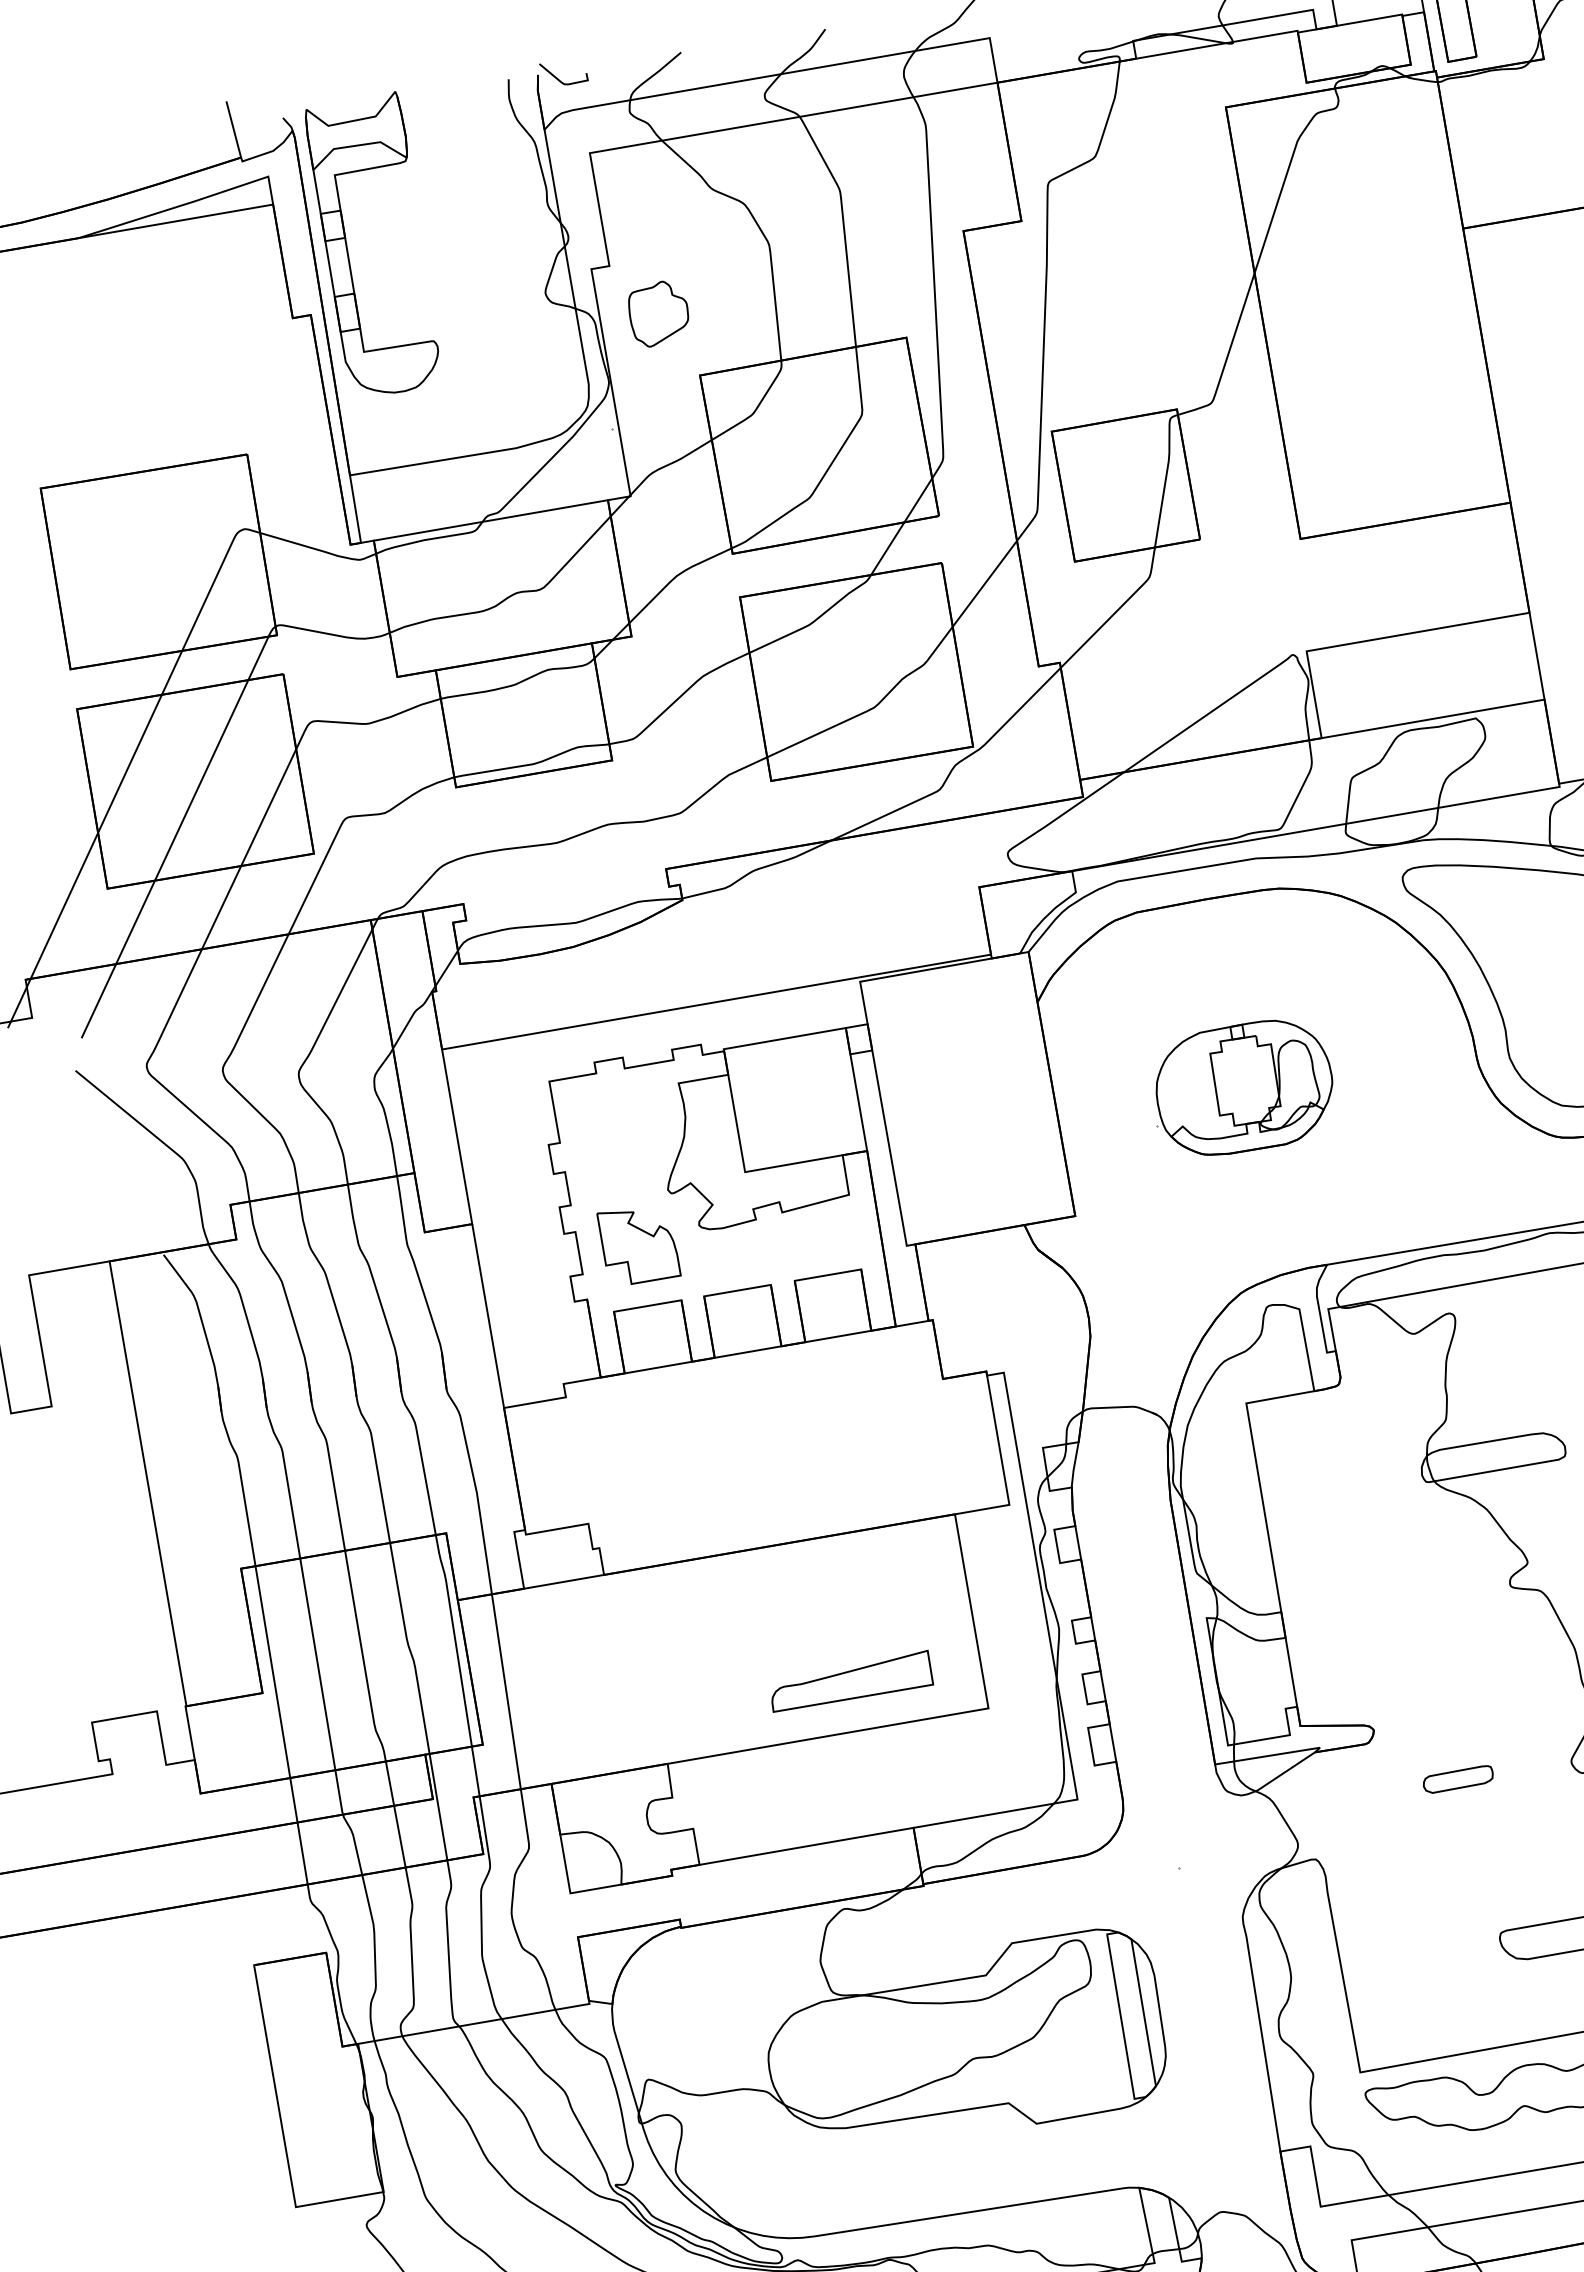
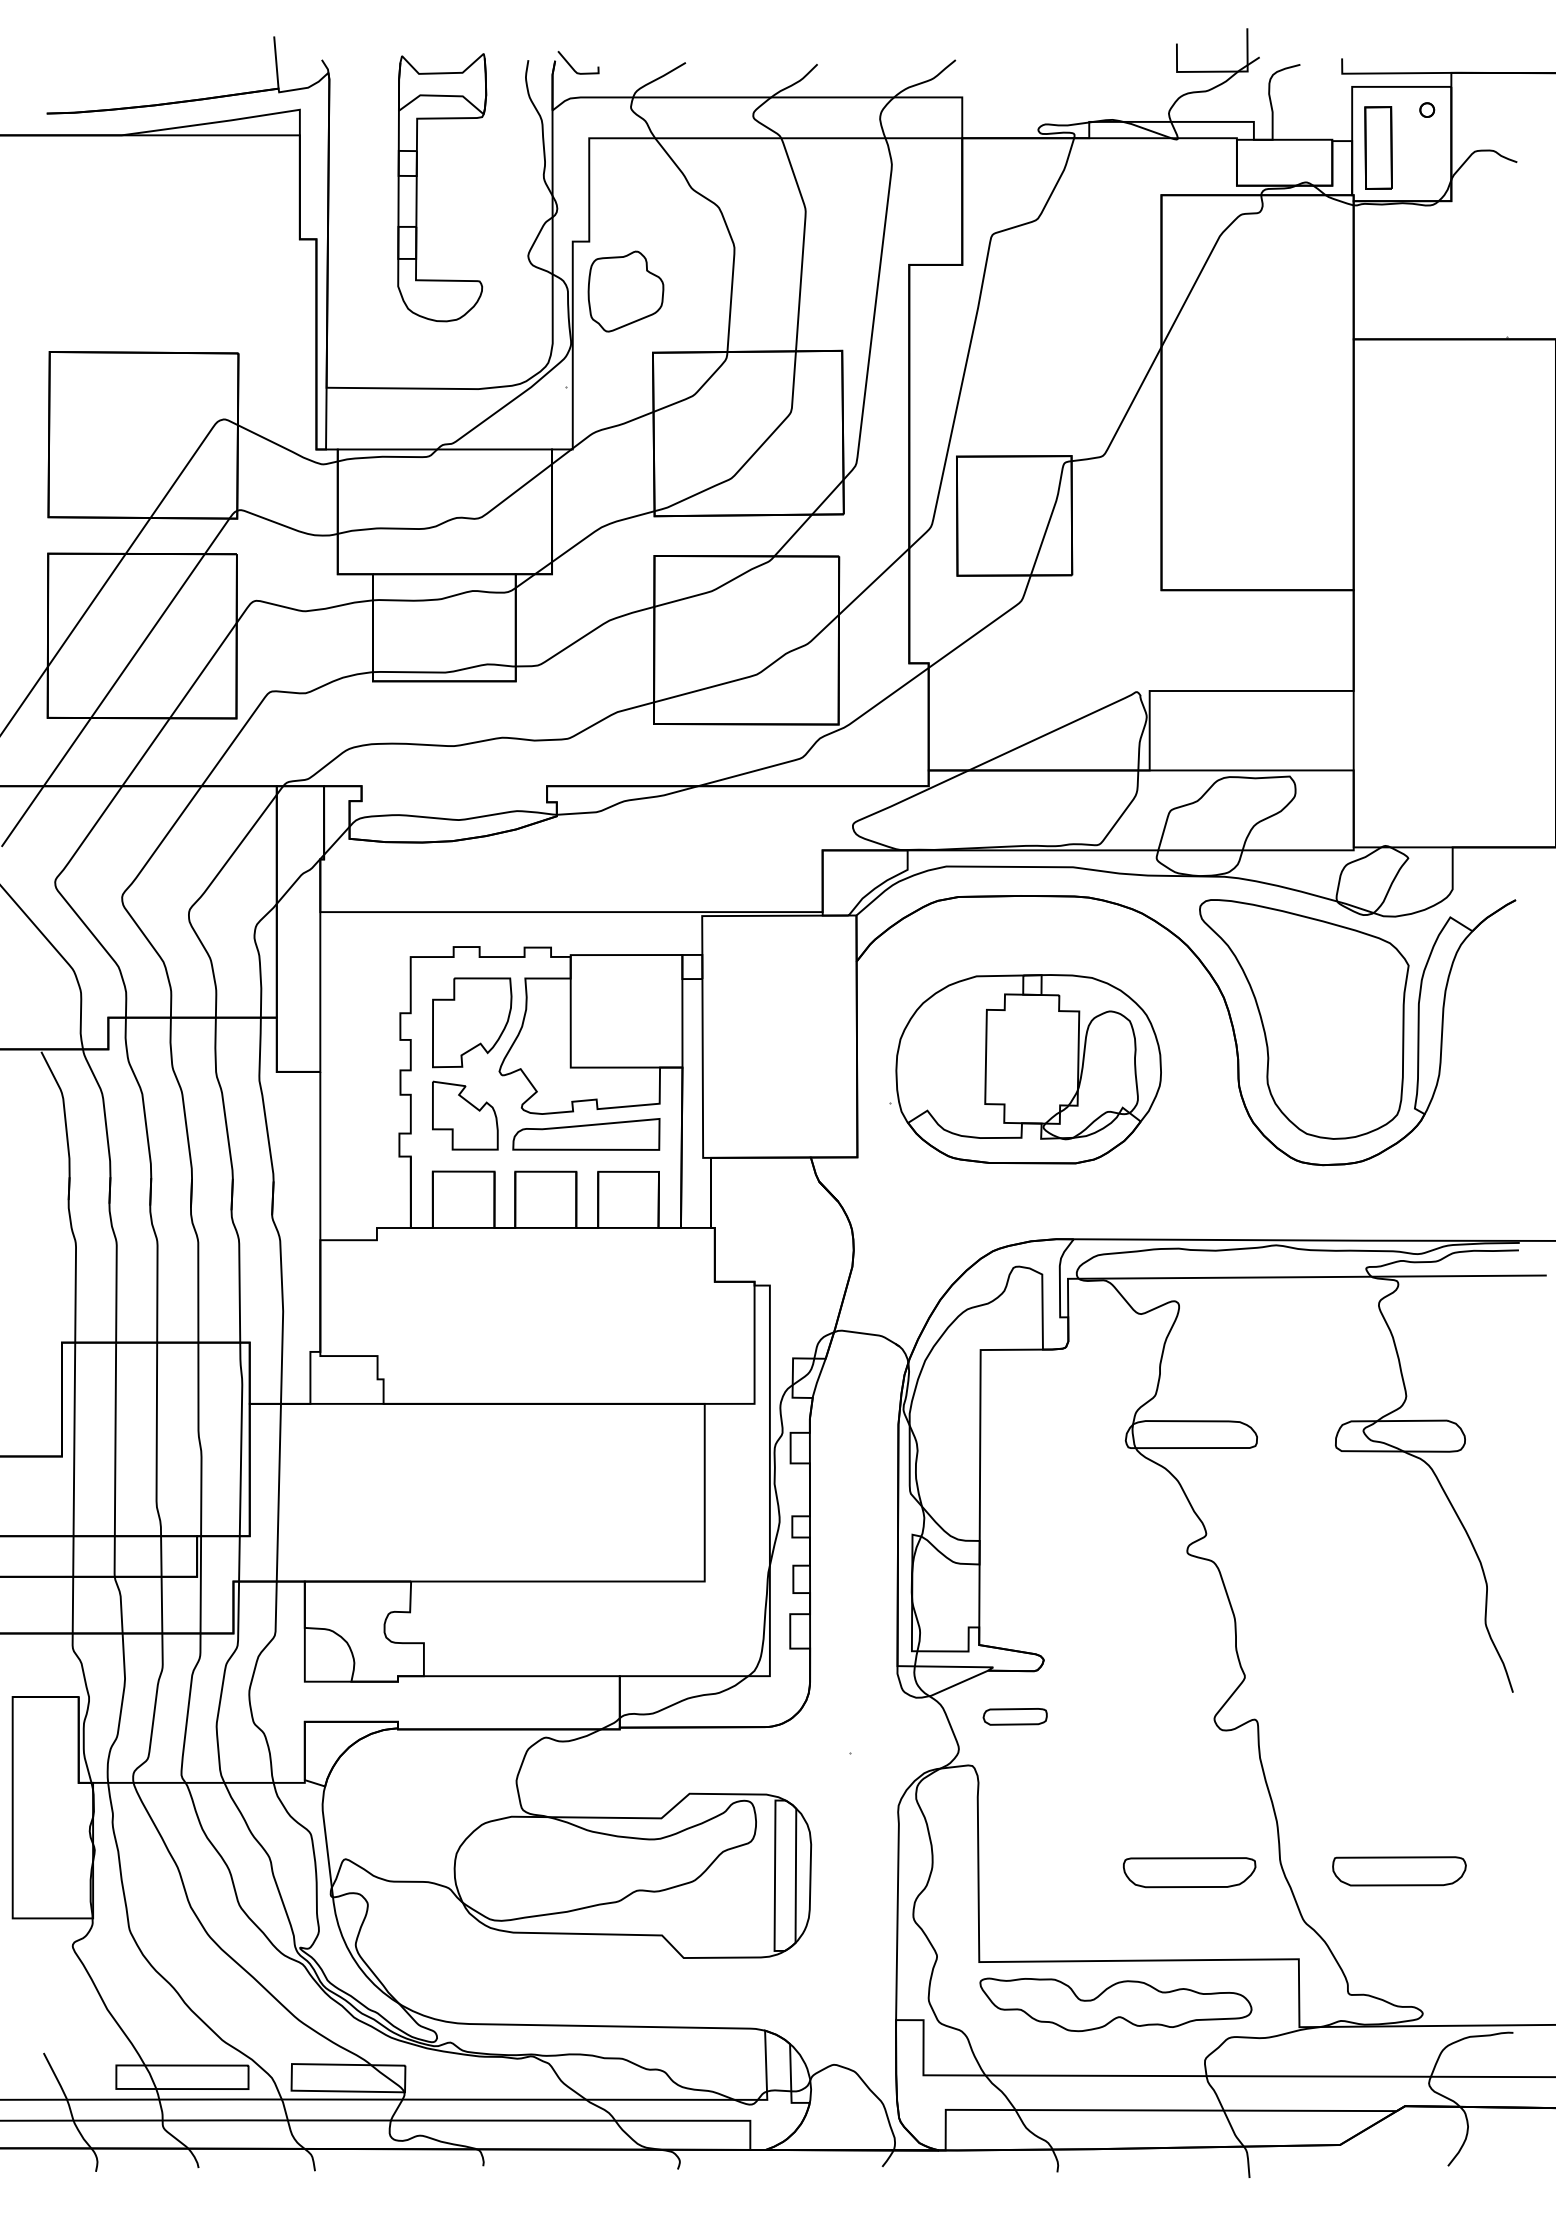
part: (348, 250) -> (417, 187), moved
part: (658, 313) -> (625, 291), size x1.43
part: (1242, 1088) -> (1025, 1069), size x1.67
part: (629, 1141) -> (472, 1022), added
part: (850, 1681) -> (586, 1134), moved
part: (1457, 1779) -> (1014, 1716), moved

